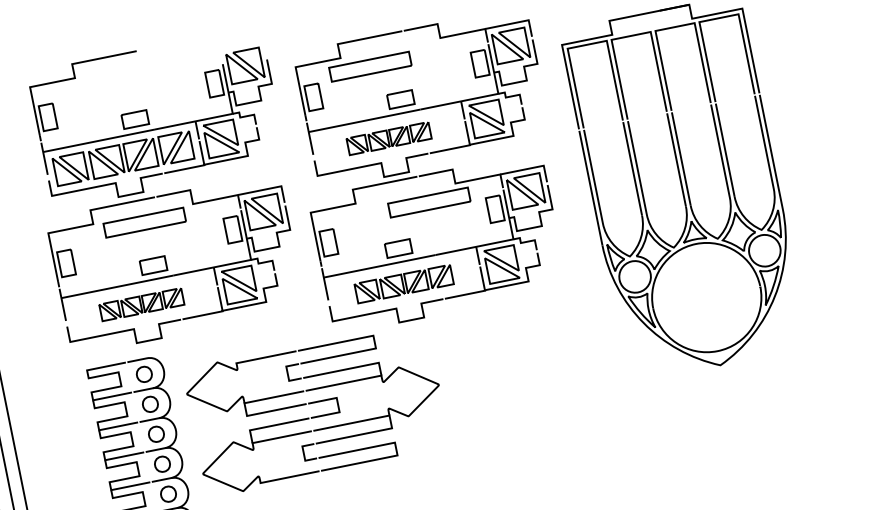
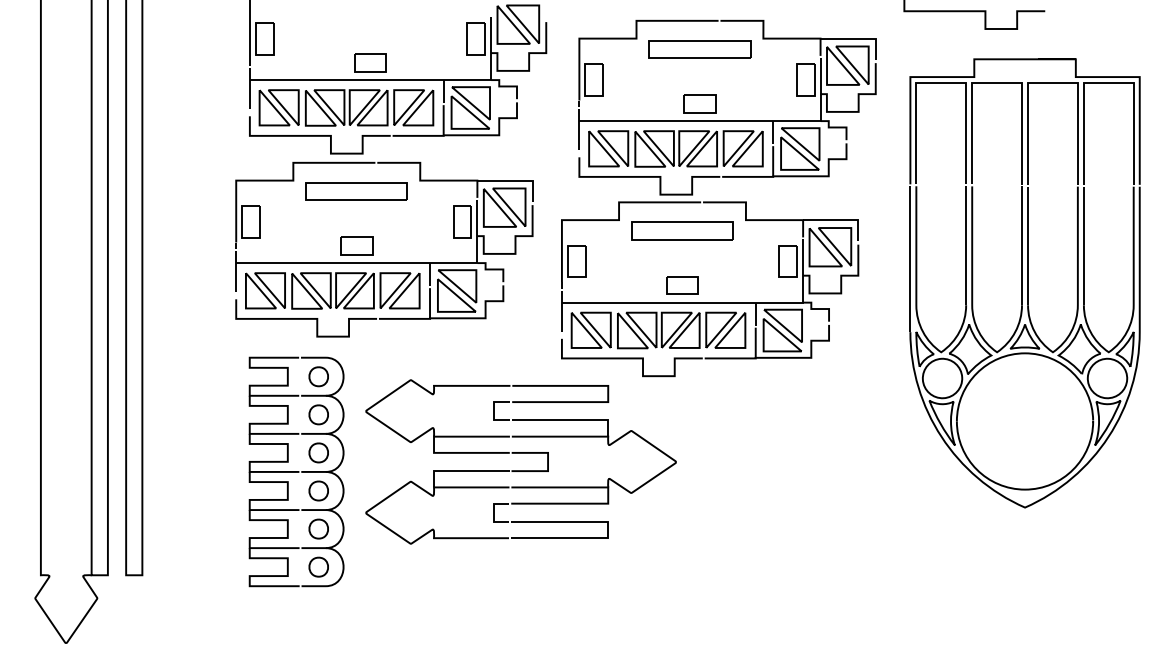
part: (370, 66) -> (699, 49), moved
part: (388, 138) -> (675, 148), size x1.67
part: (429, 202) -> (682, 230), moved
part: (398, 248) -> (682, 285), moved
part: (404, 284) -> (658, 330), size x1.43
part: (141, 304) -> (332, 290), size x1.67

